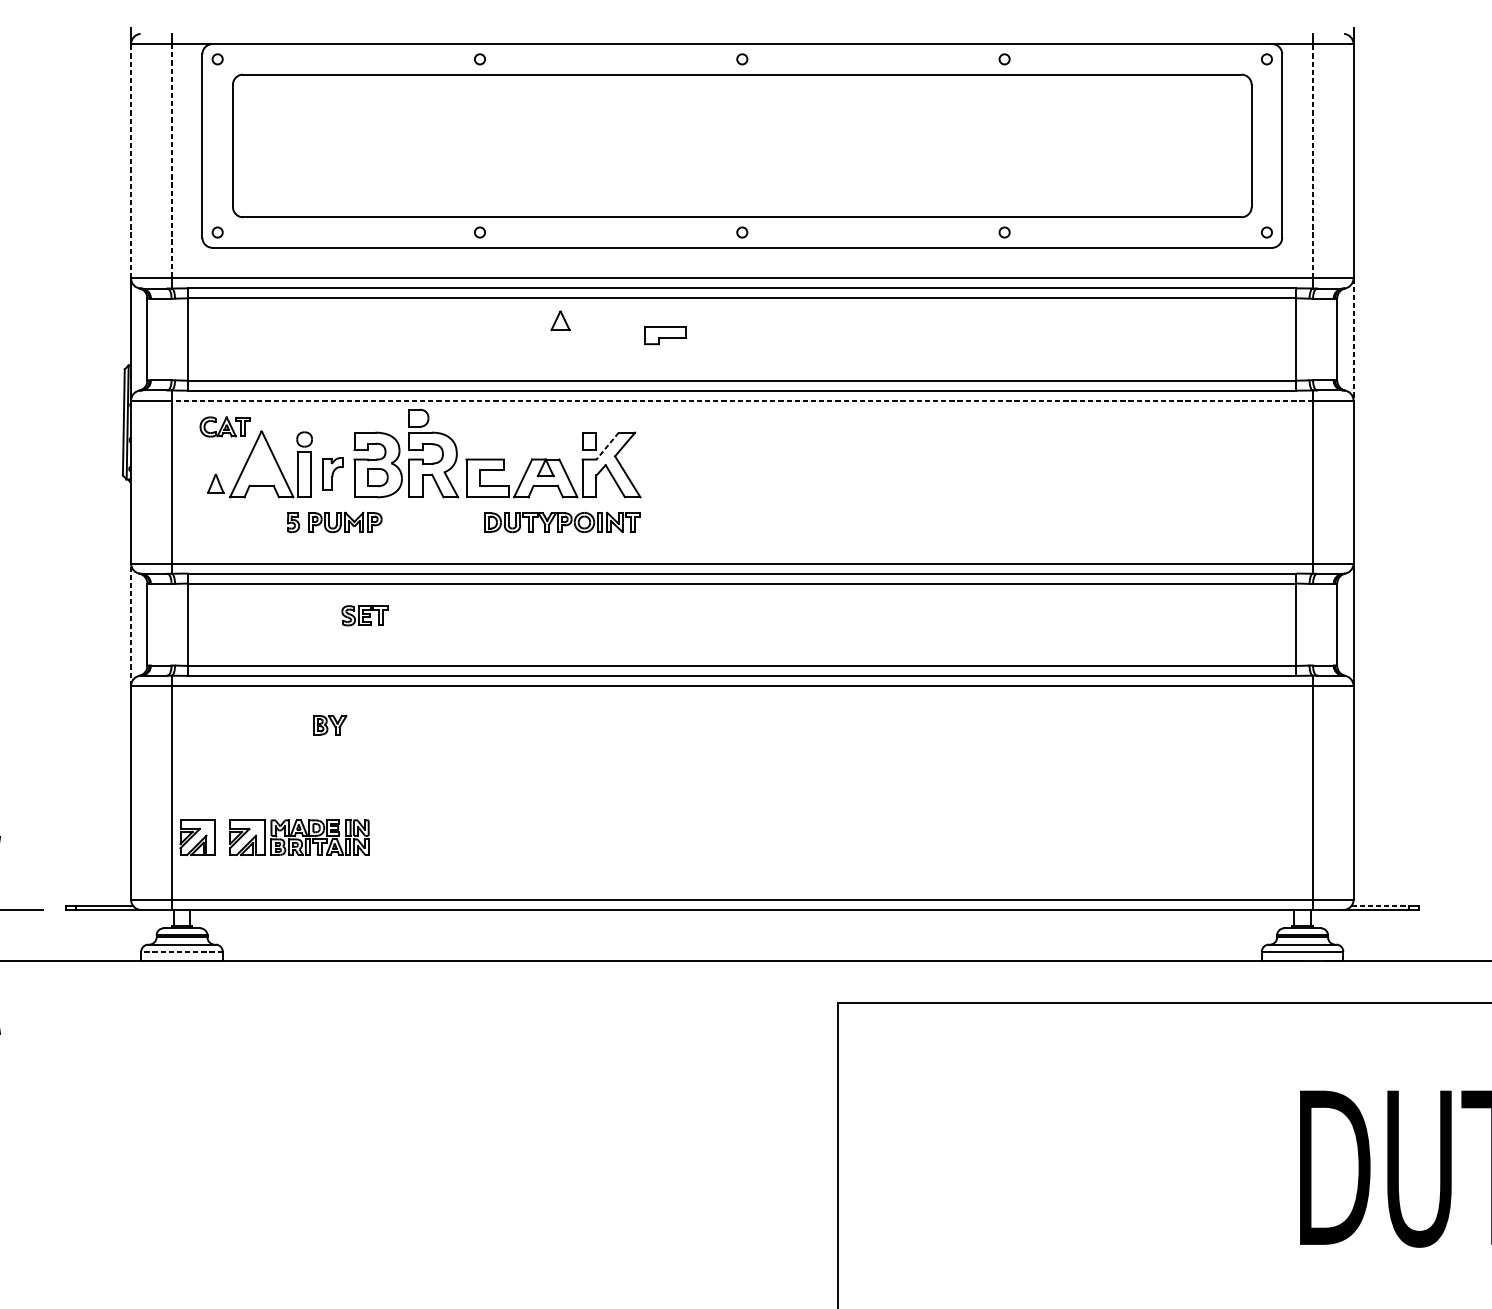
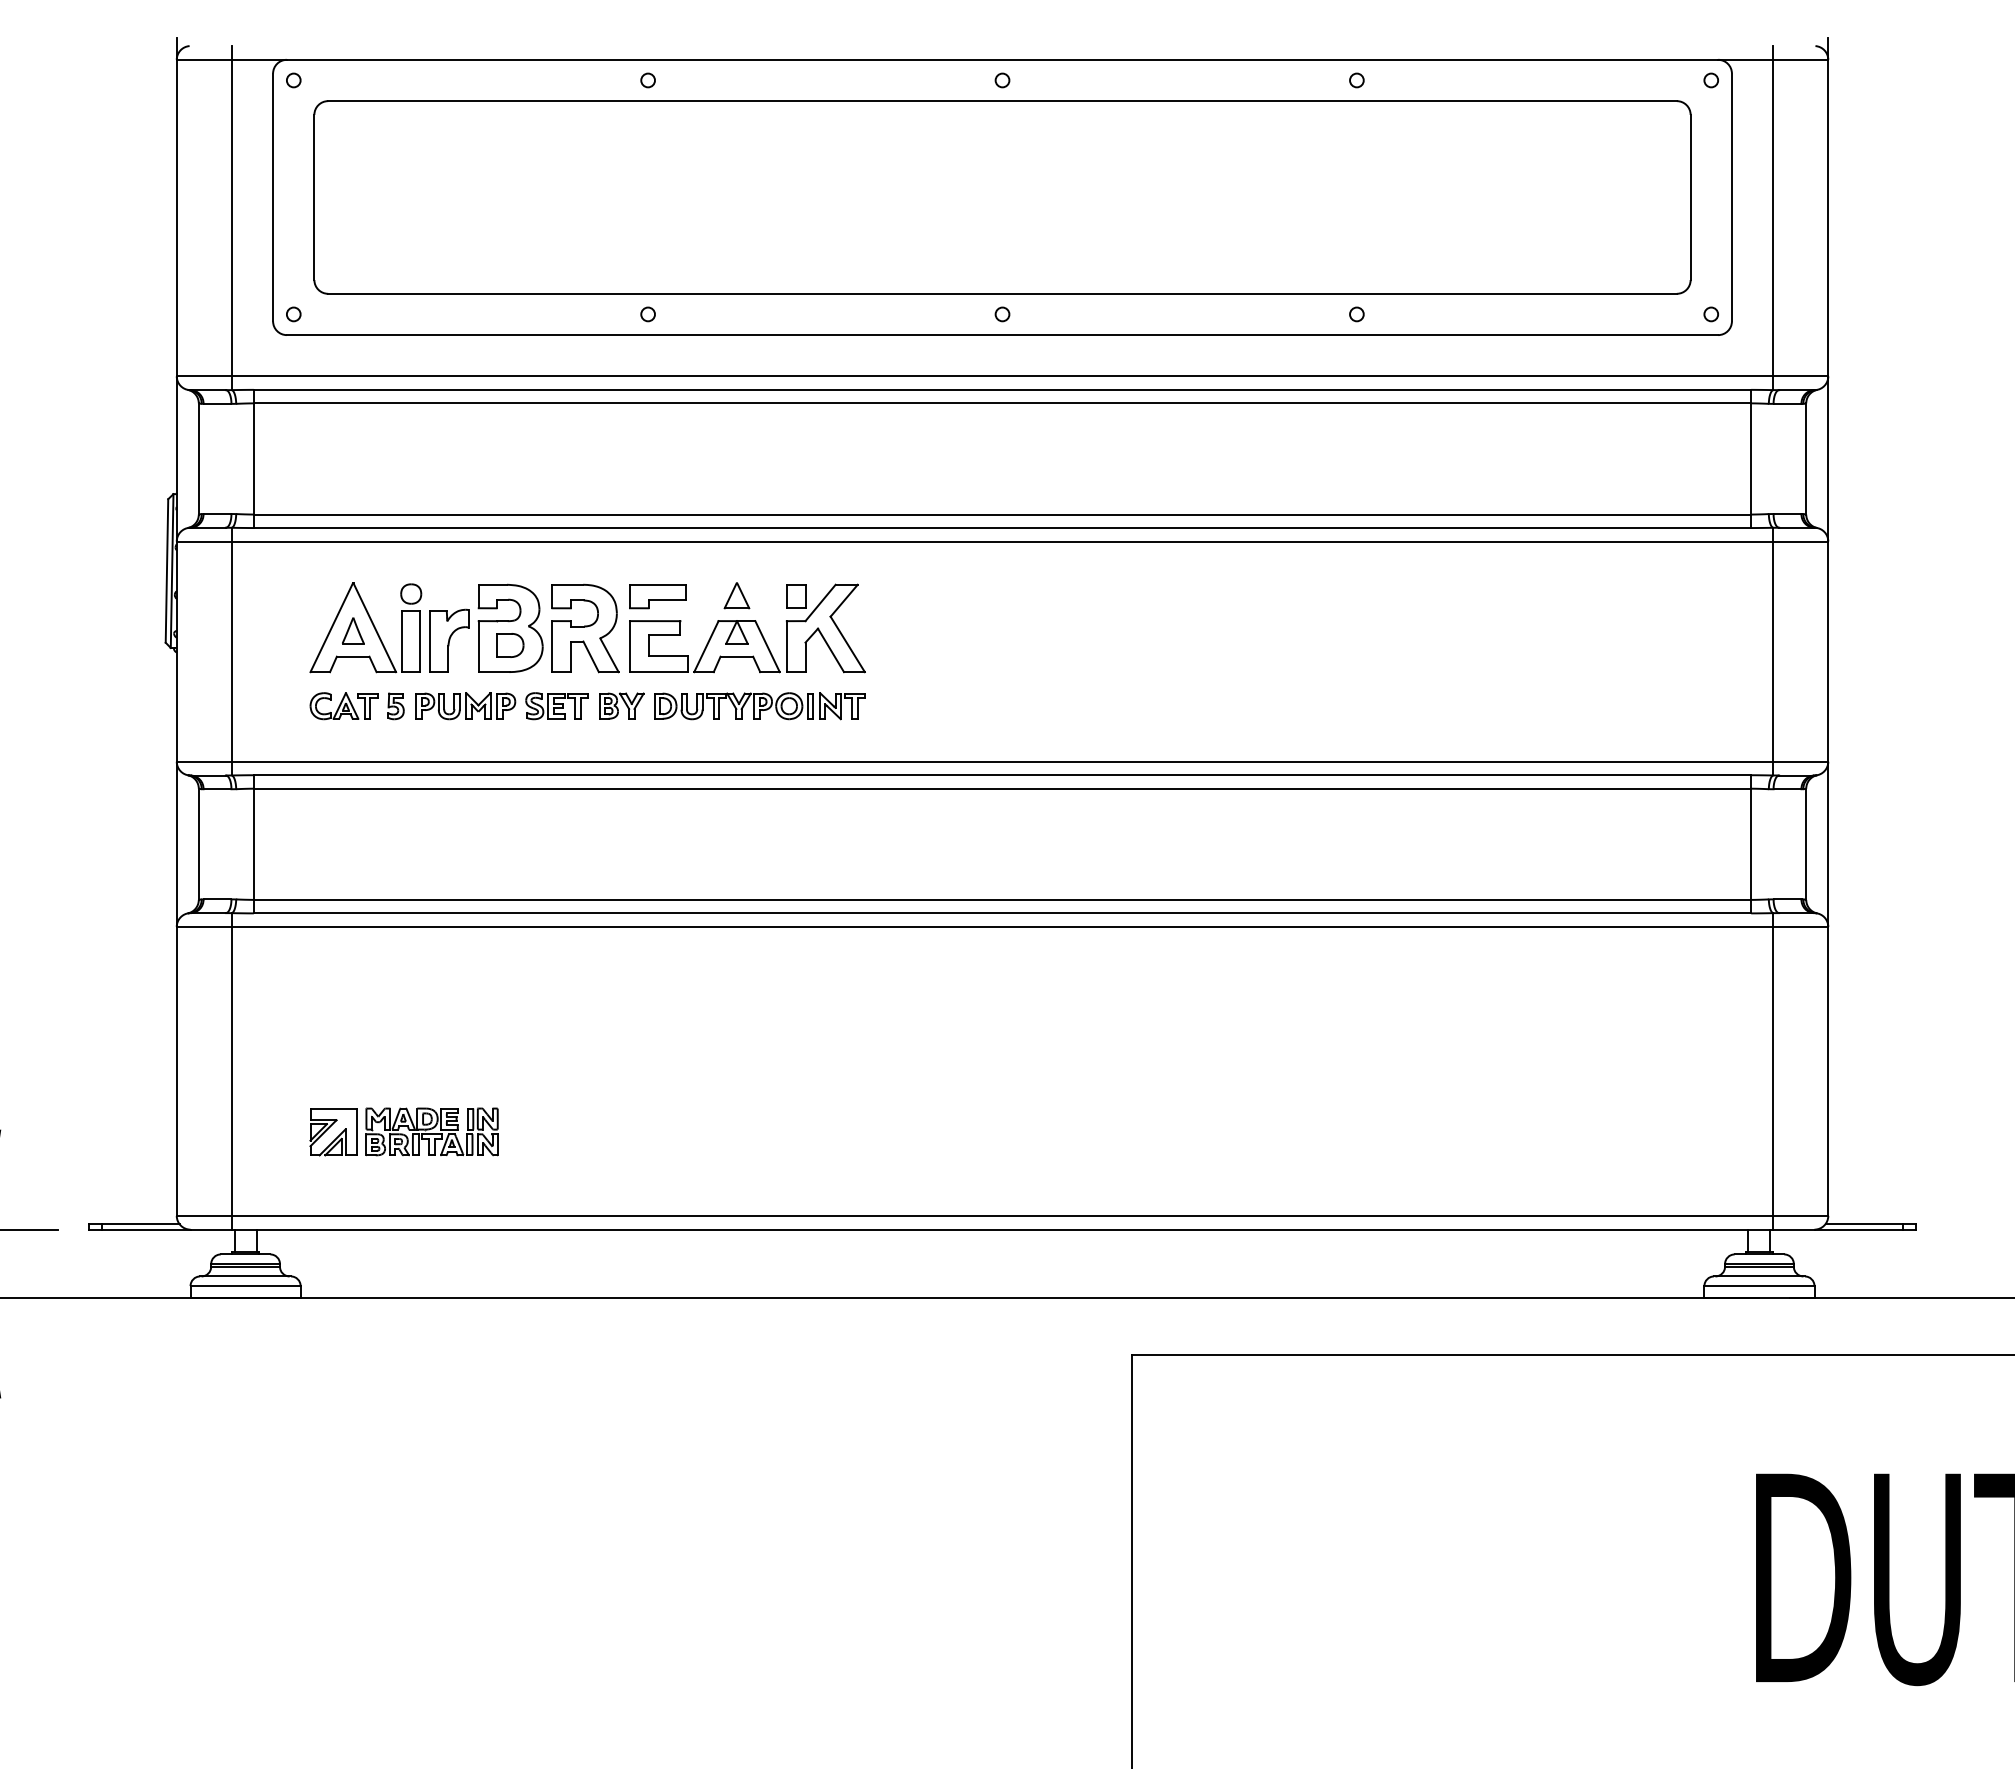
line: (130, 160) -> (176, 217), dashed -> solid
line: (1312, 160) -> (1773, 217), dashed -> solid
line: (171, 161) -> (231, 218), dashed -> solid
part: (560, 320) -> (736, 595), moved
part: (665, 335) -> (657, 596), moved
line: (1353, 339) -> (1828, 458), dashed -> solid
line: (742, 400) -> (1002, 541), dashed -> solid
part: (418, 418) -> (565, 565), removed
part: (224, 427) -> (343, 706), moved
line: (607, 445) -> (820, 602), dashed -> solid
part: (332, 473) -> (449, 640), size x1.43
part: (216, 483) -> (353, 630), moved
part: (364, 616) -> (556, 706), moved
line: (130, 624) -> (176, 844), dashed -> solid
part: (330, 724) -> (621, 705), moved
part: (197, 838) -> (266, 1132), removed
line: (1380, 906) -> (1864, 1224), dashed -> solid
line: (181, 952) -> (245, 1286), dashed -> solid

